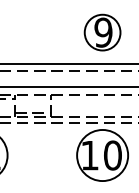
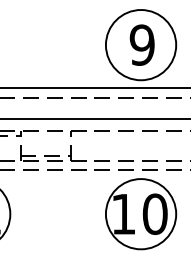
circle: (102, 32) -> (140, 44), size x1.43

